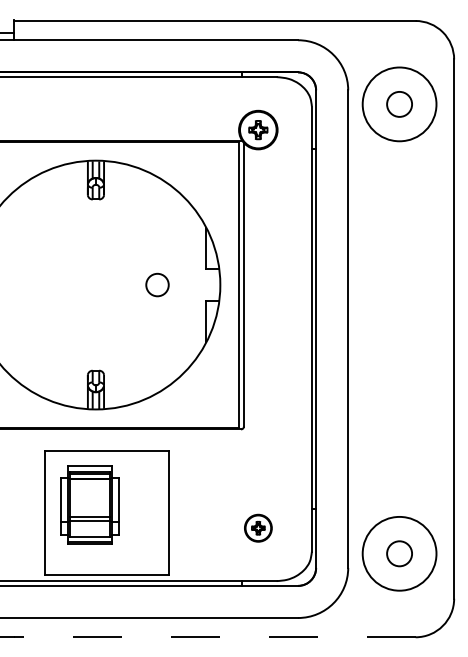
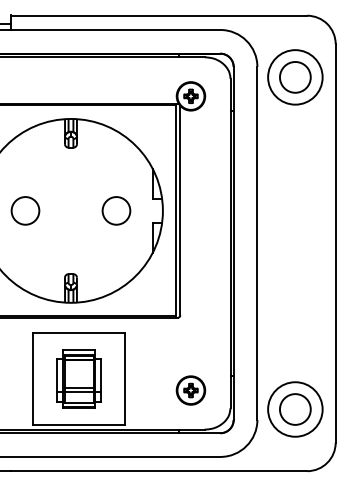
circle: (399, 104) -> (295, 77), size x1.67
circle: (33, 284) -> (24, 210), added
circle: (157, 284) -> (116, 210), size x1.67
part: (89, 504) -> (78, 378), moved
part: (258, 528) -> (191, 390), size x1.43
circle: (399, 553) -> (295, 409), size x1.67
line: (215, 637) -> (159, 471), dashed -> solid

